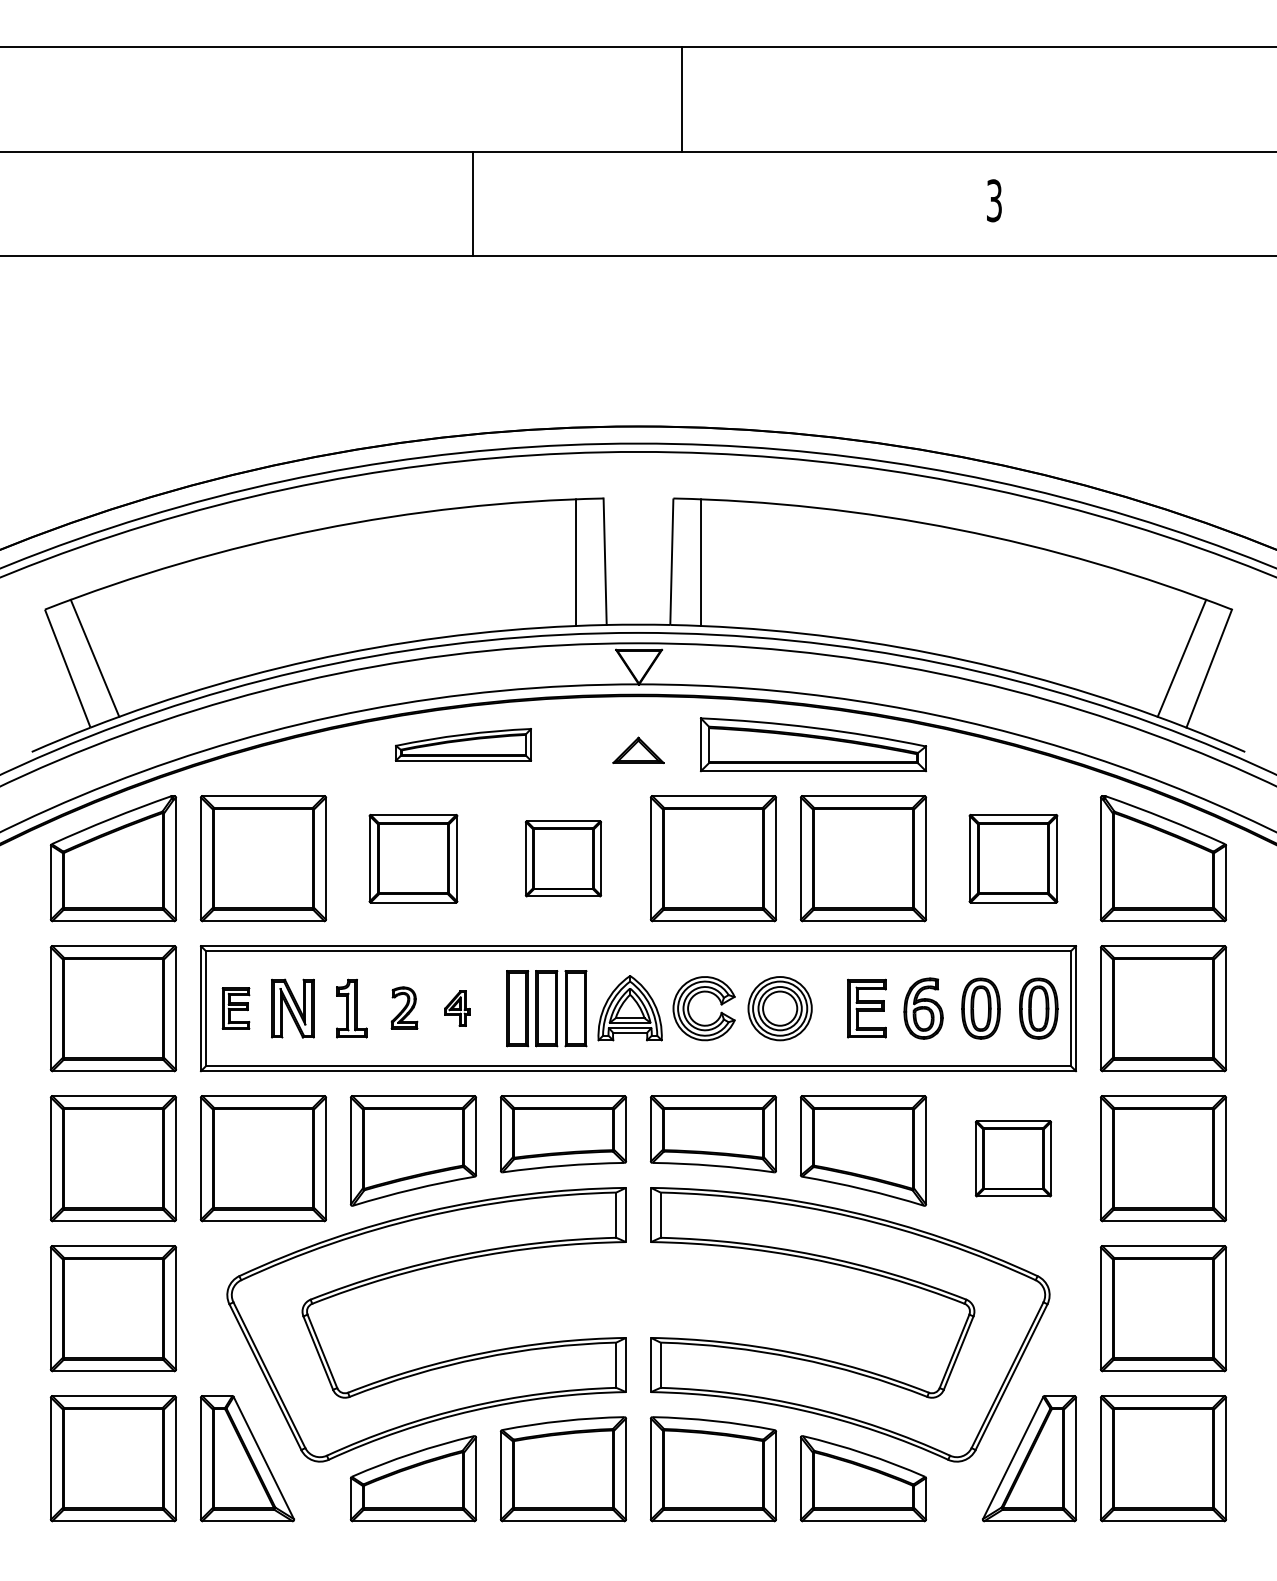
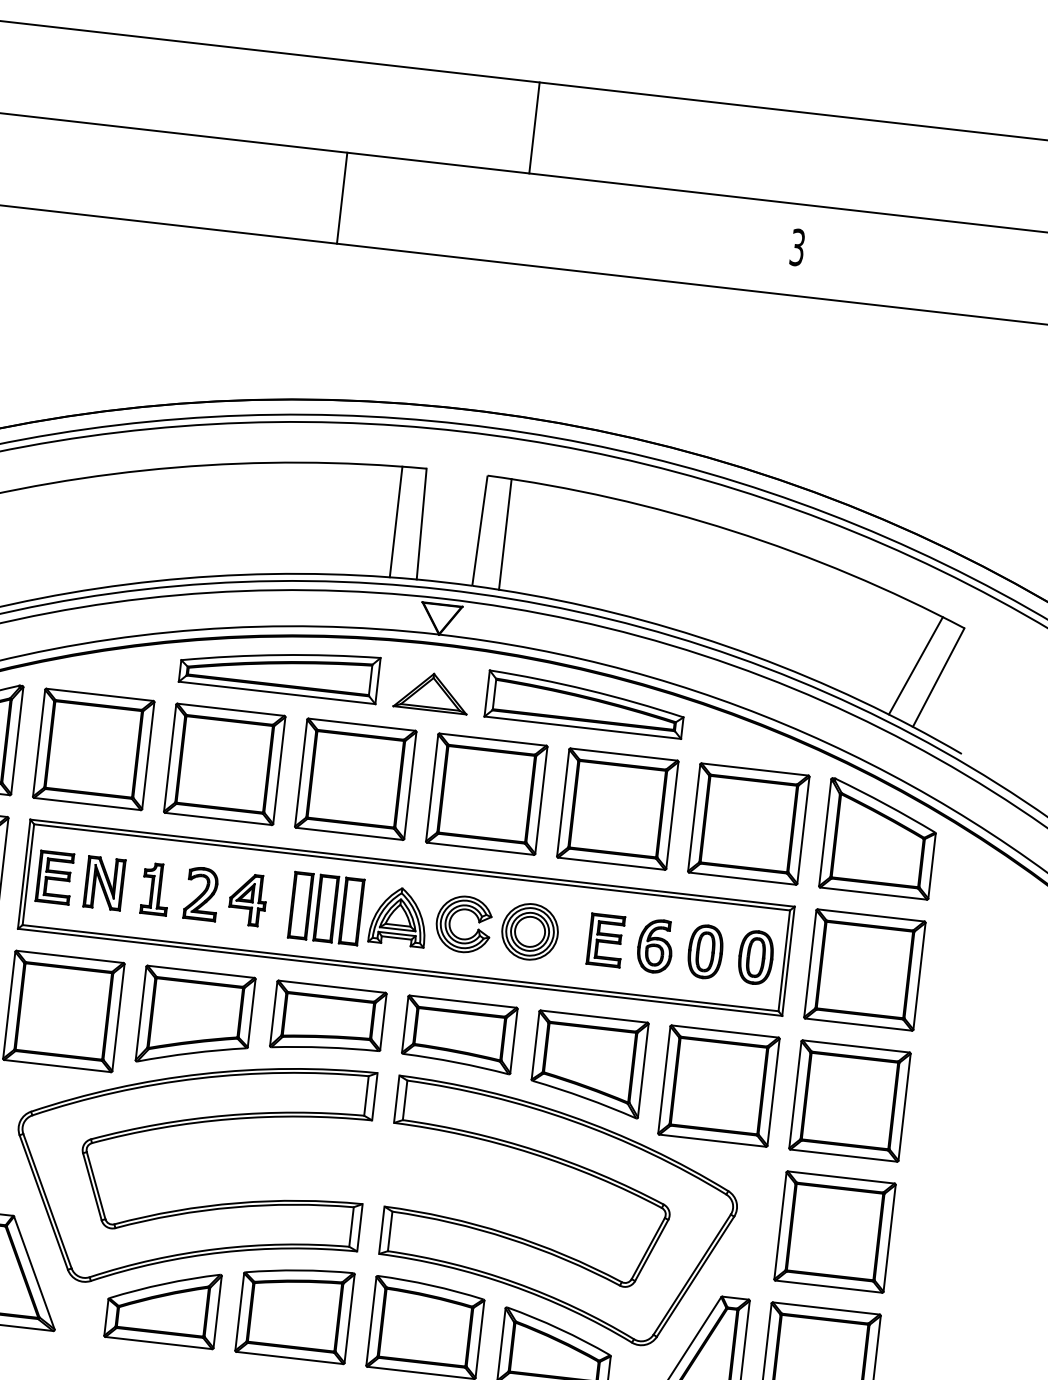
part: (463, 744) -> (279, 669), size x1.67
part: (638, 750) -> (432, 692), size x1.67
part: (413, 858) -> (224, 764), size x1.43
part: (563, 858) -> (355, 779), size x1.67
part: (1013, 858) -> (748, 823), size x1.43
part: (404, 1007) -> (202, 893), size x1.43
part: (235, 1008) -> (54, 877), size x1.43
part: (457, 1008) -> (248, 899), size x1.67
part: (1013, 1158) -> (718, 1085), size x1.67

